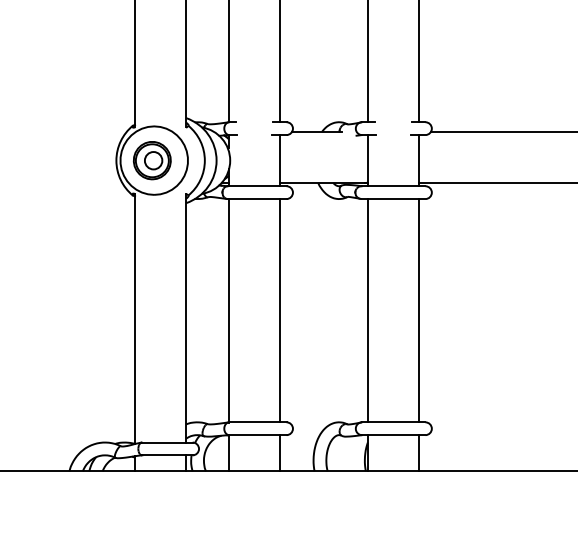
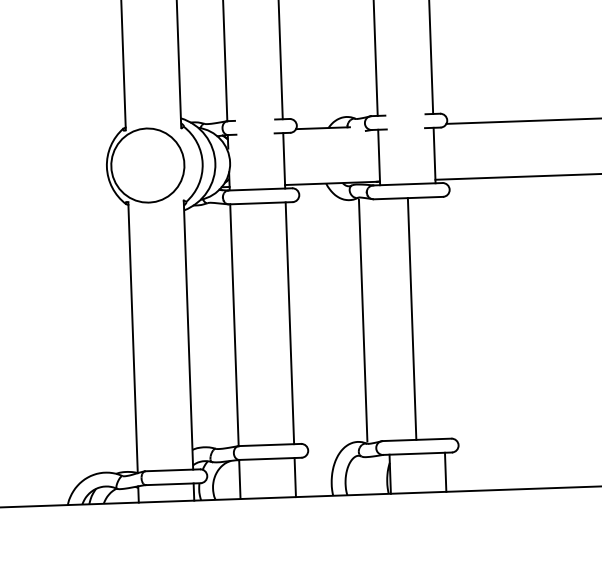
part: (151, 160) -> (144, 165), removed
line: (367, 310) -> (362, 320), moved
line: (419, 310) -> (412, 318), moved

